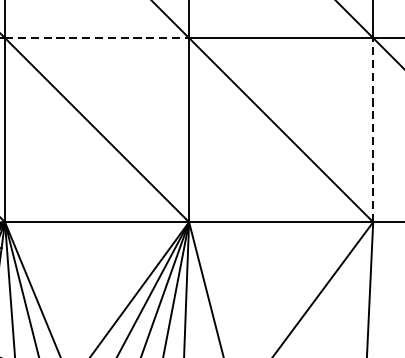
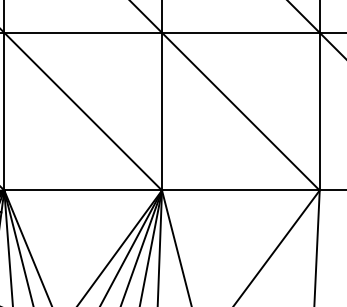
line: (97, 37) -> (83, 32), dashed -> solid
line: (372, 129) -> (319, 111), dashed -> solid

